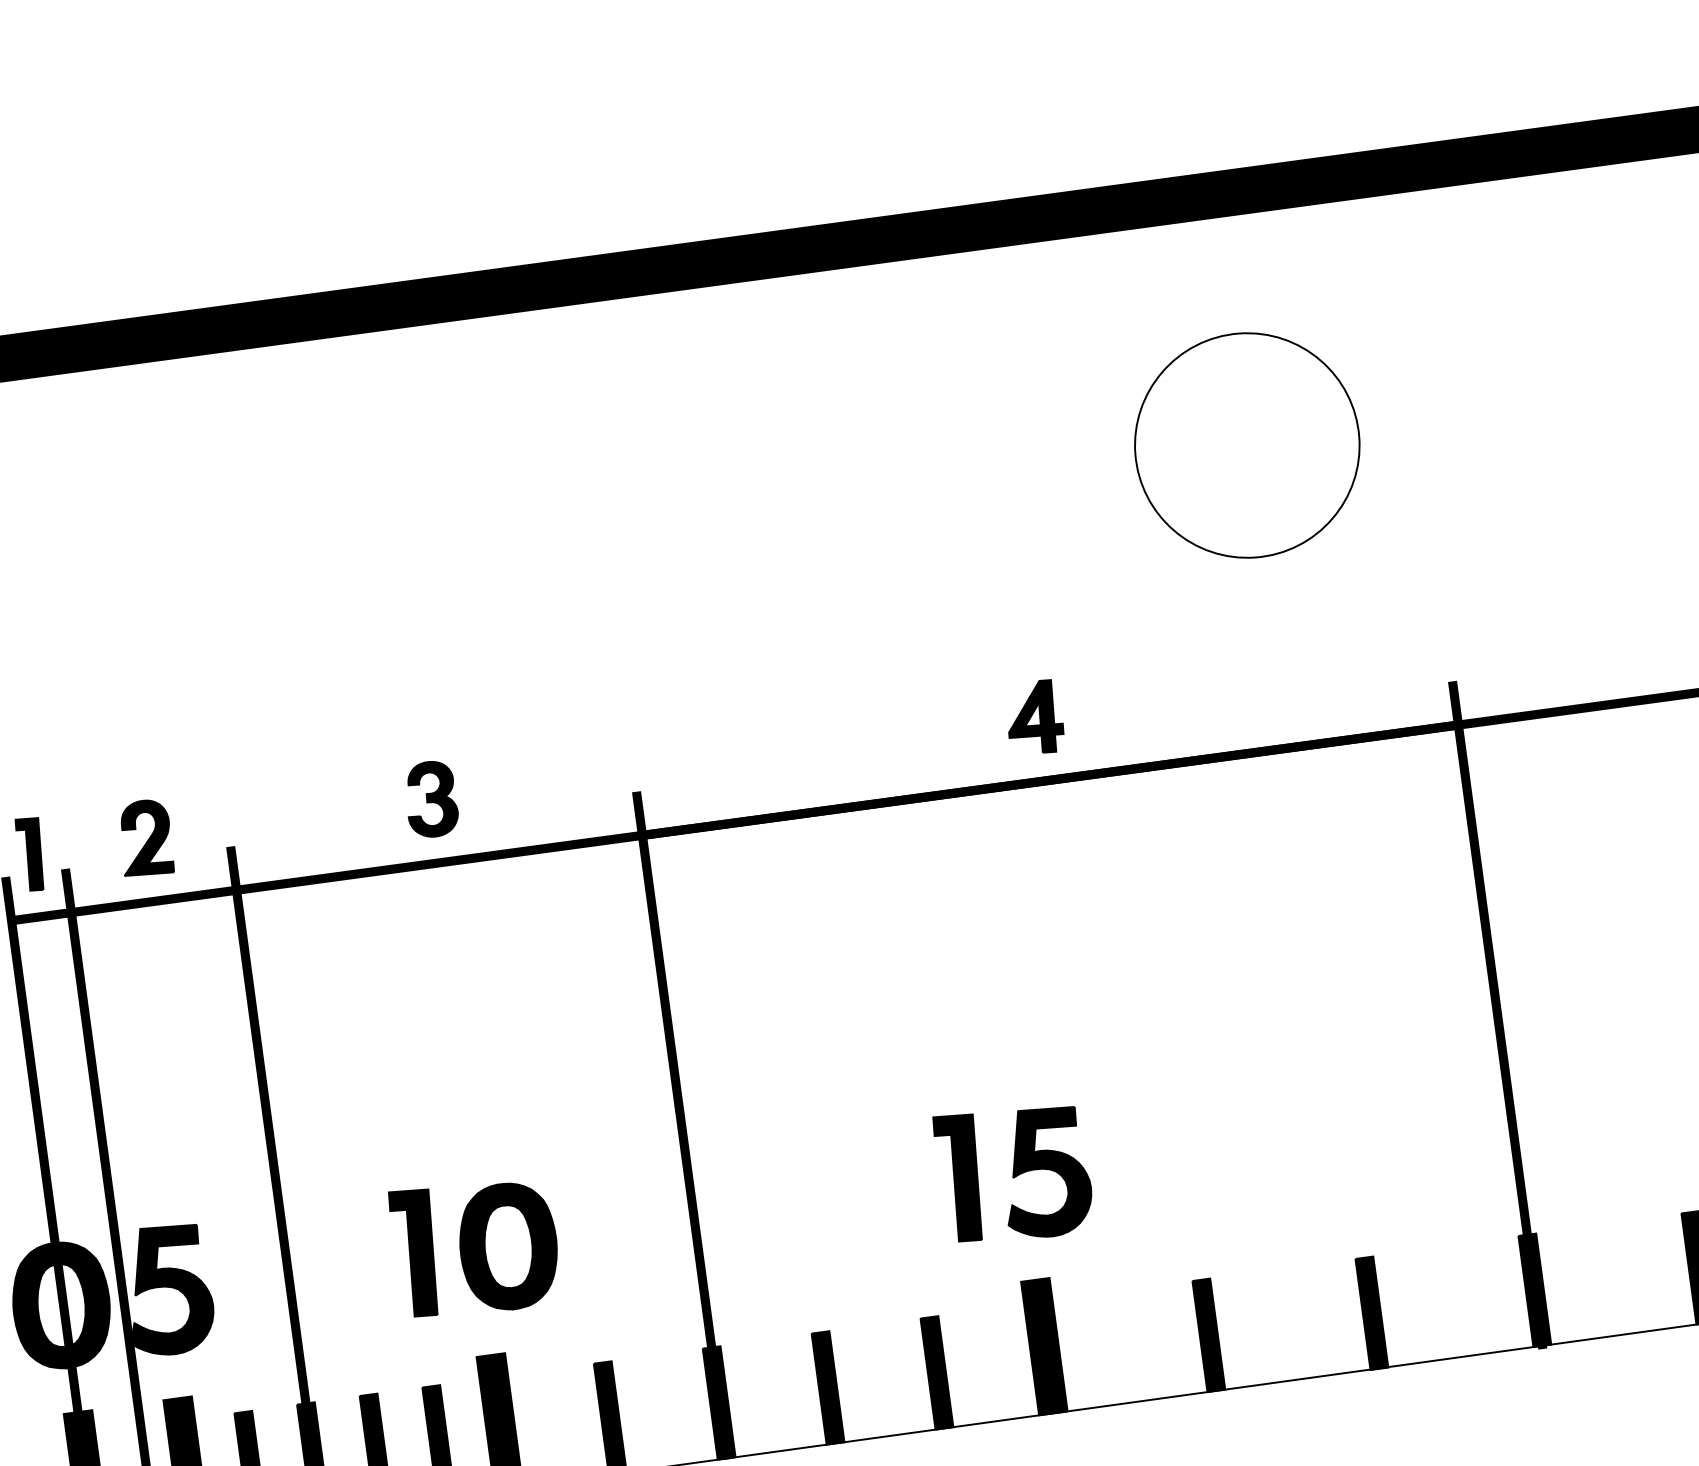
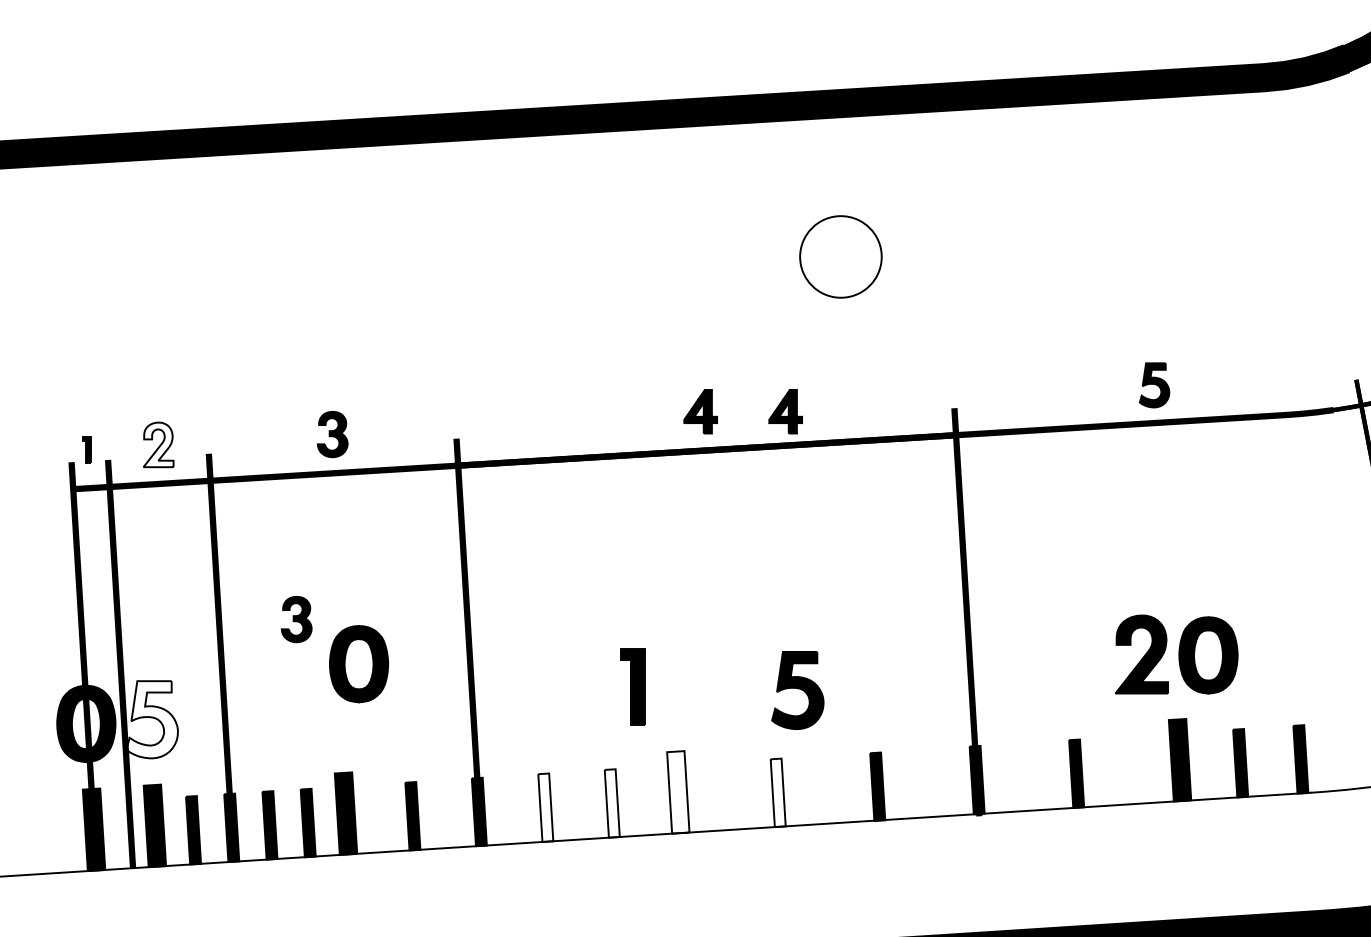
circle: (1246, 444) -> (840, 256), size x0.6
part: (1174, 706) -> (785, 411), added
fill: (146, 836) -> (158, 444), removed
part: (28, 853) -> (86, 449), size x0.6
part: (394, 1108) -> (296, 619), added
part: (1046, 1172) -> (797, 690), moved
part: (509, 1247) -> (359, 664), moved
part: (412, 1252) -> (300, 707), removed
fill: (168, 1290) -> (151, 719), removed
fill: (1207, 1334) -> (777, 792), removed
fill: (1044, 1346) -> (678, 792), removed
fill: (935, 1373) -> (611, 803), removed
fill: (827, 1387) -> (545, 807), removed

